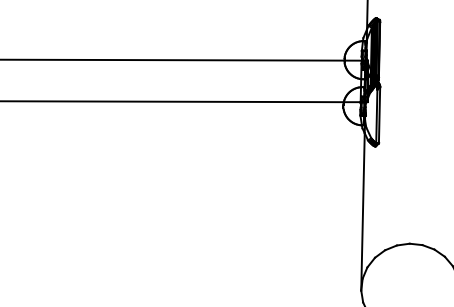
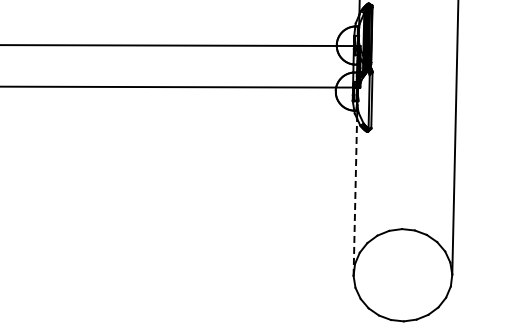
line: (363, 212) -> (355, 197), solid -> dashed

